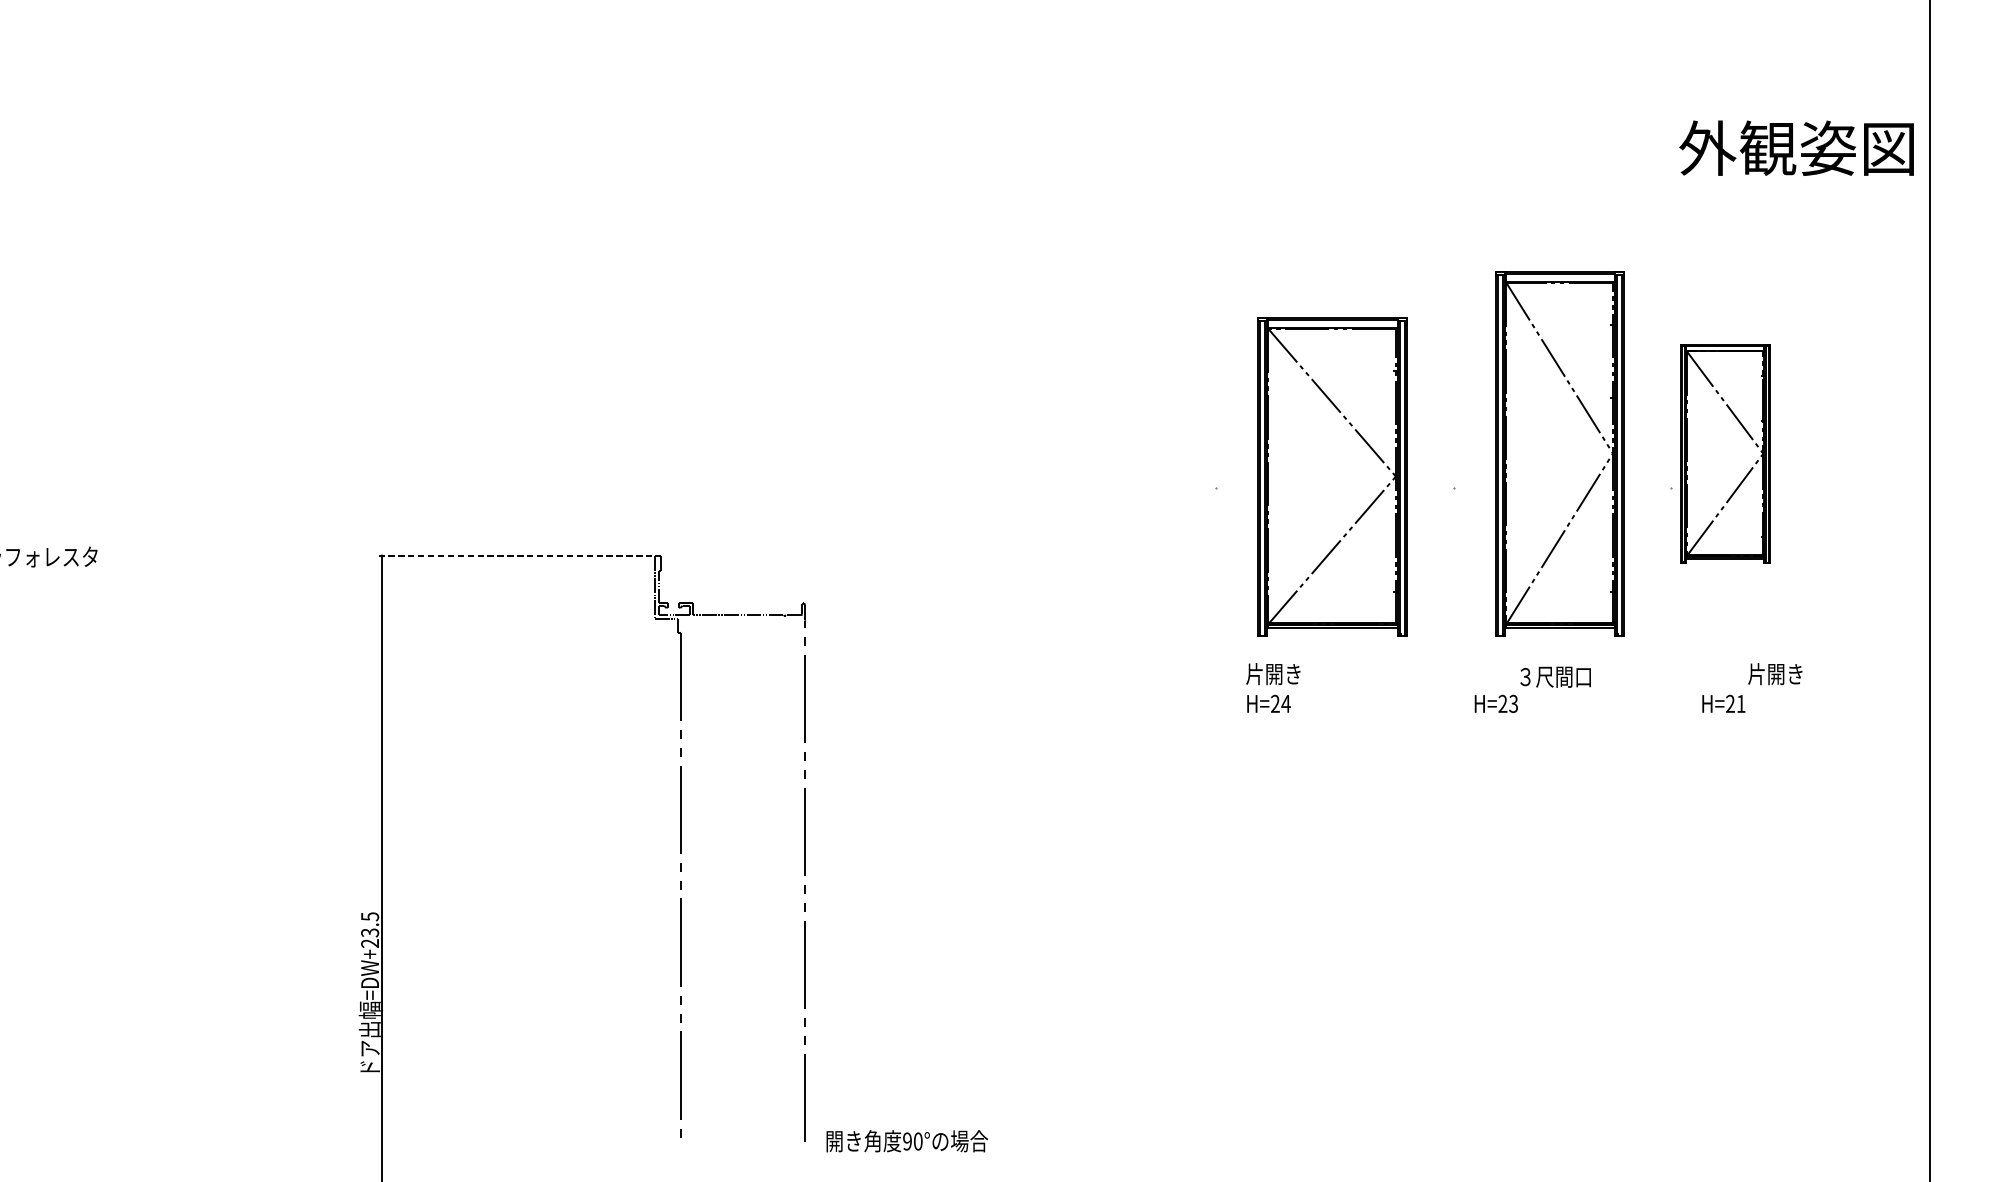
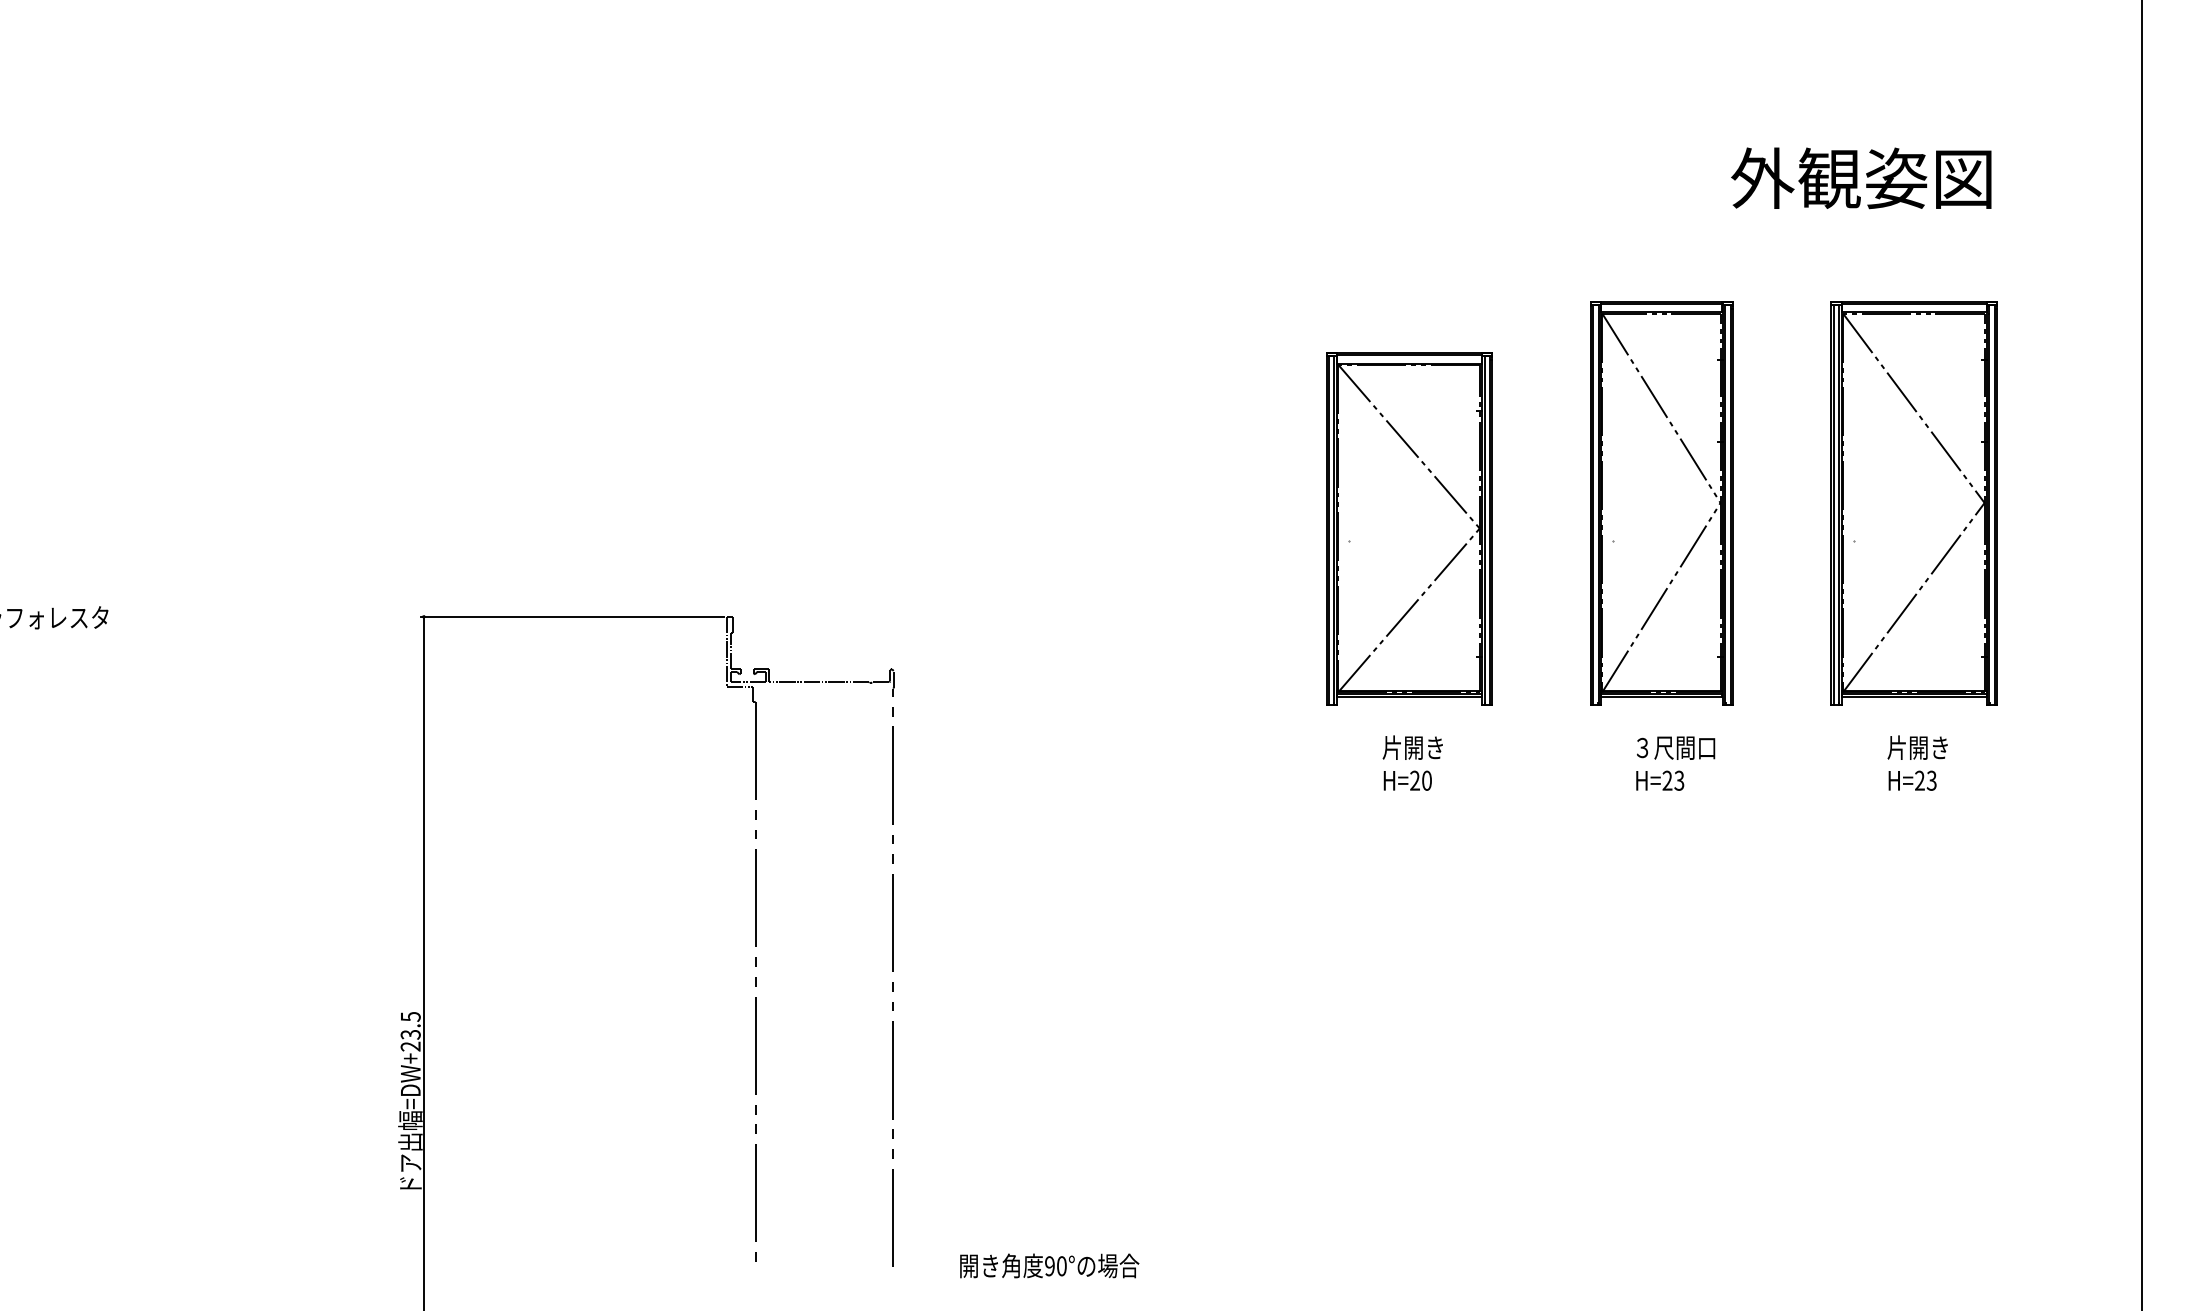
text: (1796, 148) -> (1861, 178), moved
part: (1559, 453) -> (1661, 503), moved
part: (1724, 453) -> (1913, 503), size x1.67
part: (1332, 476) -> (1409, 528), moved
line: (515, 555) -> (572, 616), dashed -> solid
text: (1775, 673) -> (1917, 747), moved
text: (1556, 676) -> (1676, 747), moved
text: (1285, 703) -> (1426, 780), H=24 -> H=20
text: (1740, 703) -> (1931, 780), H=21 -> H=23
text: (907, 1140) -> (1049, 1265), moved

